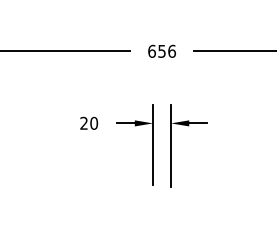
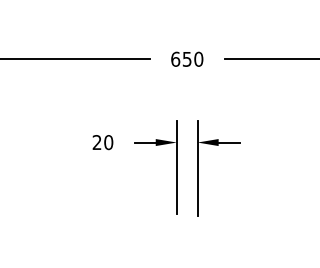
text: (171, 50) -> (198, 58), 656 -> 650

